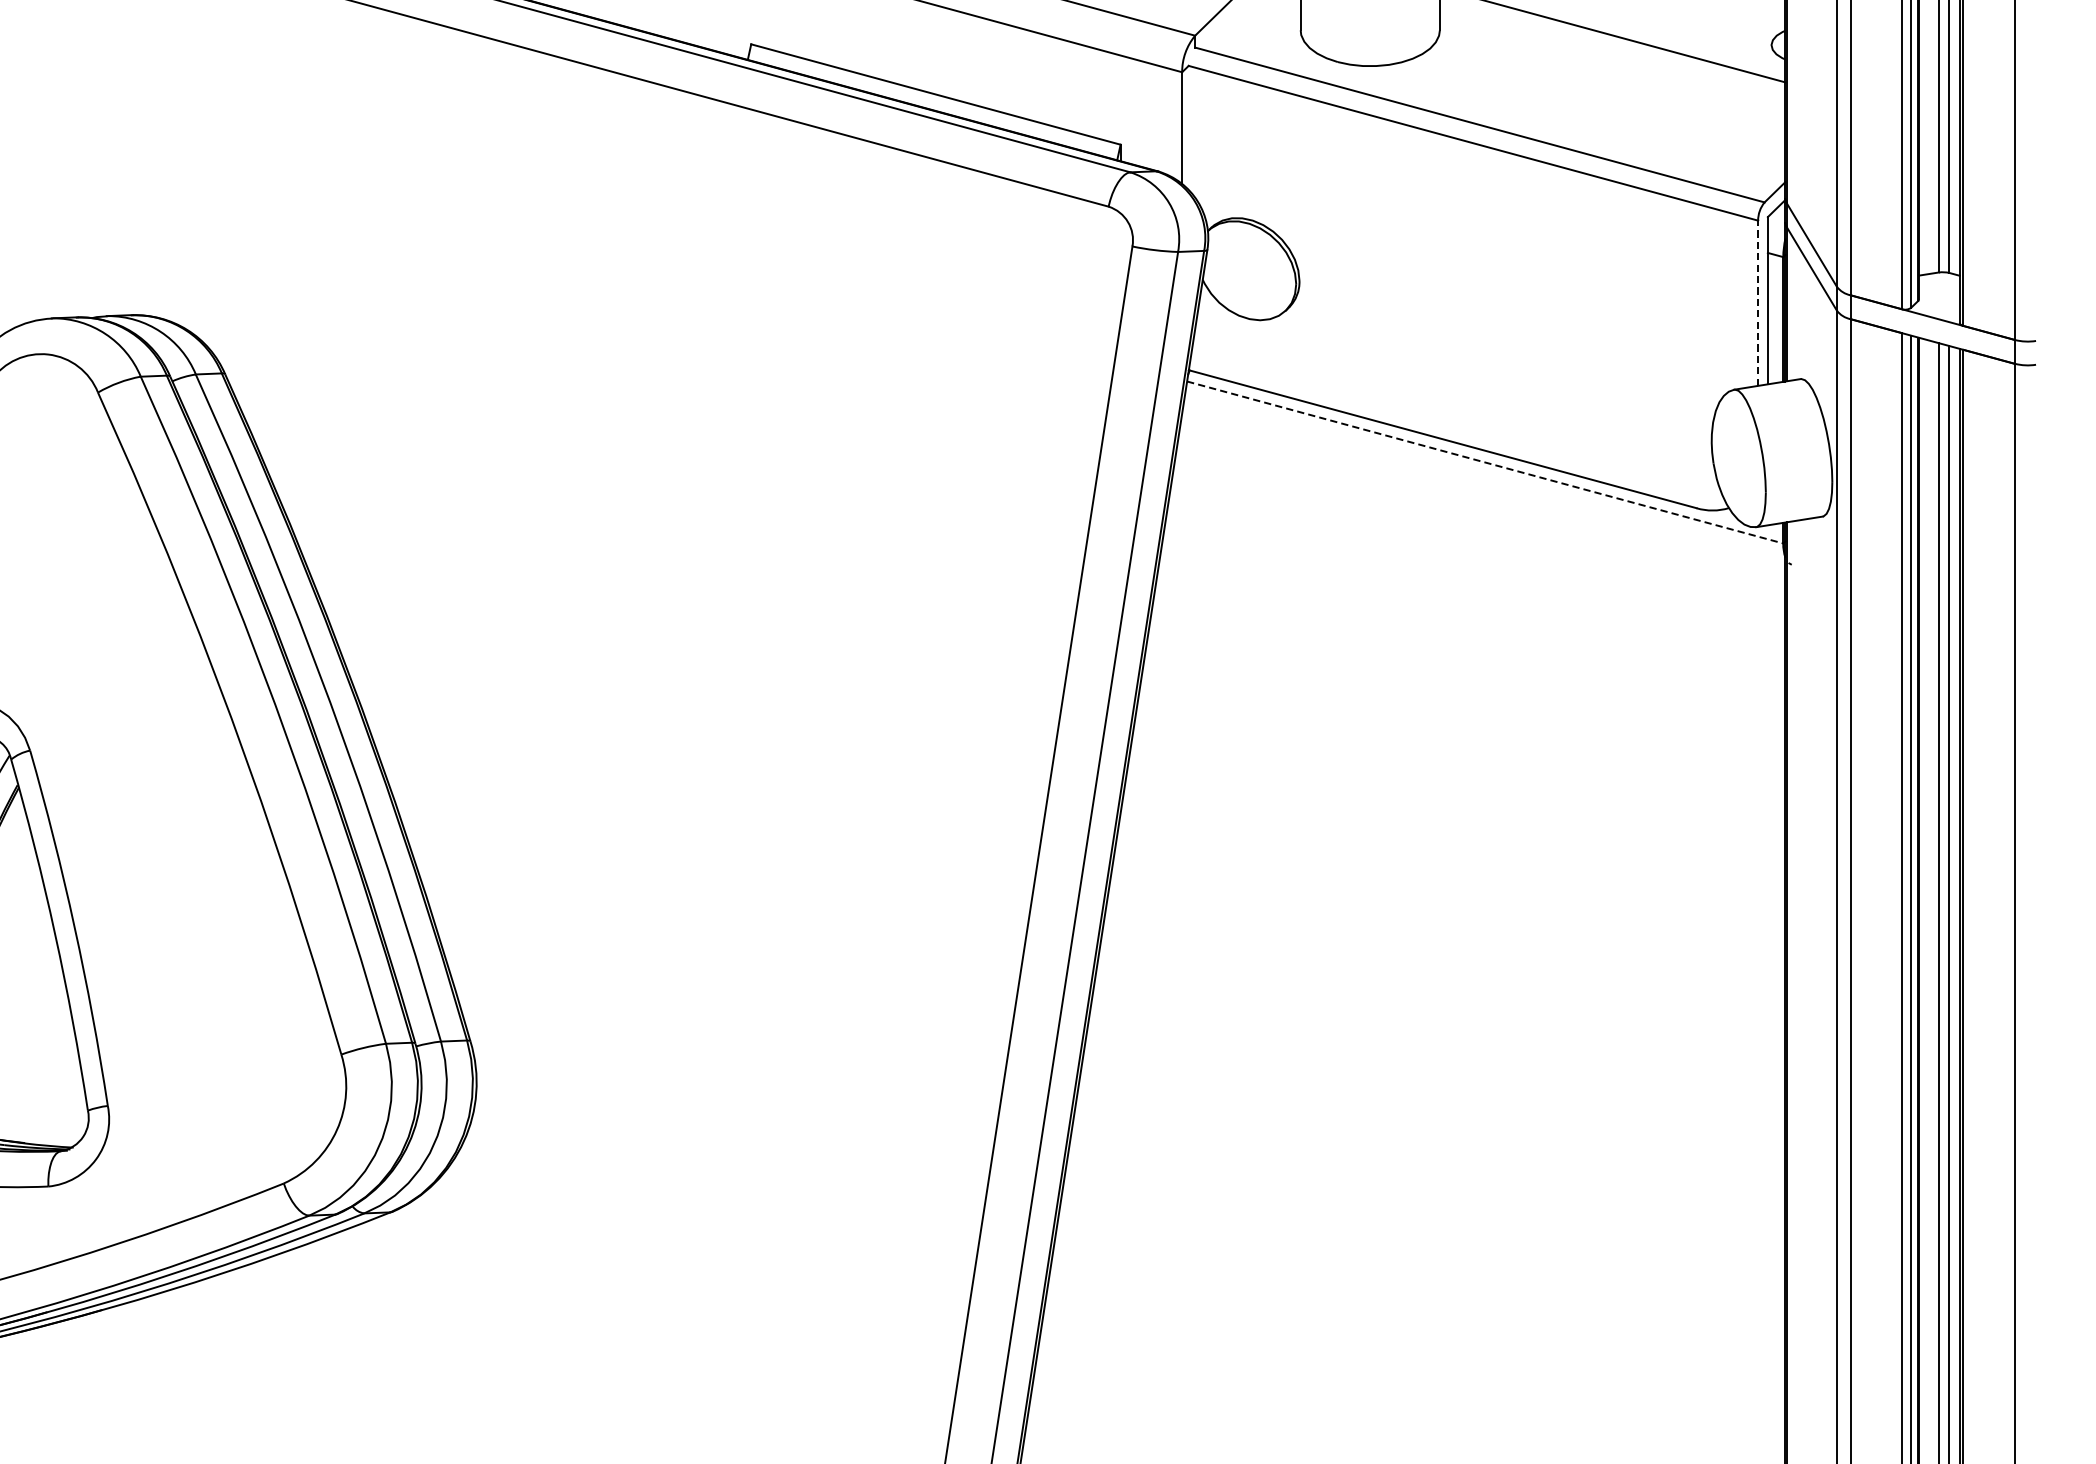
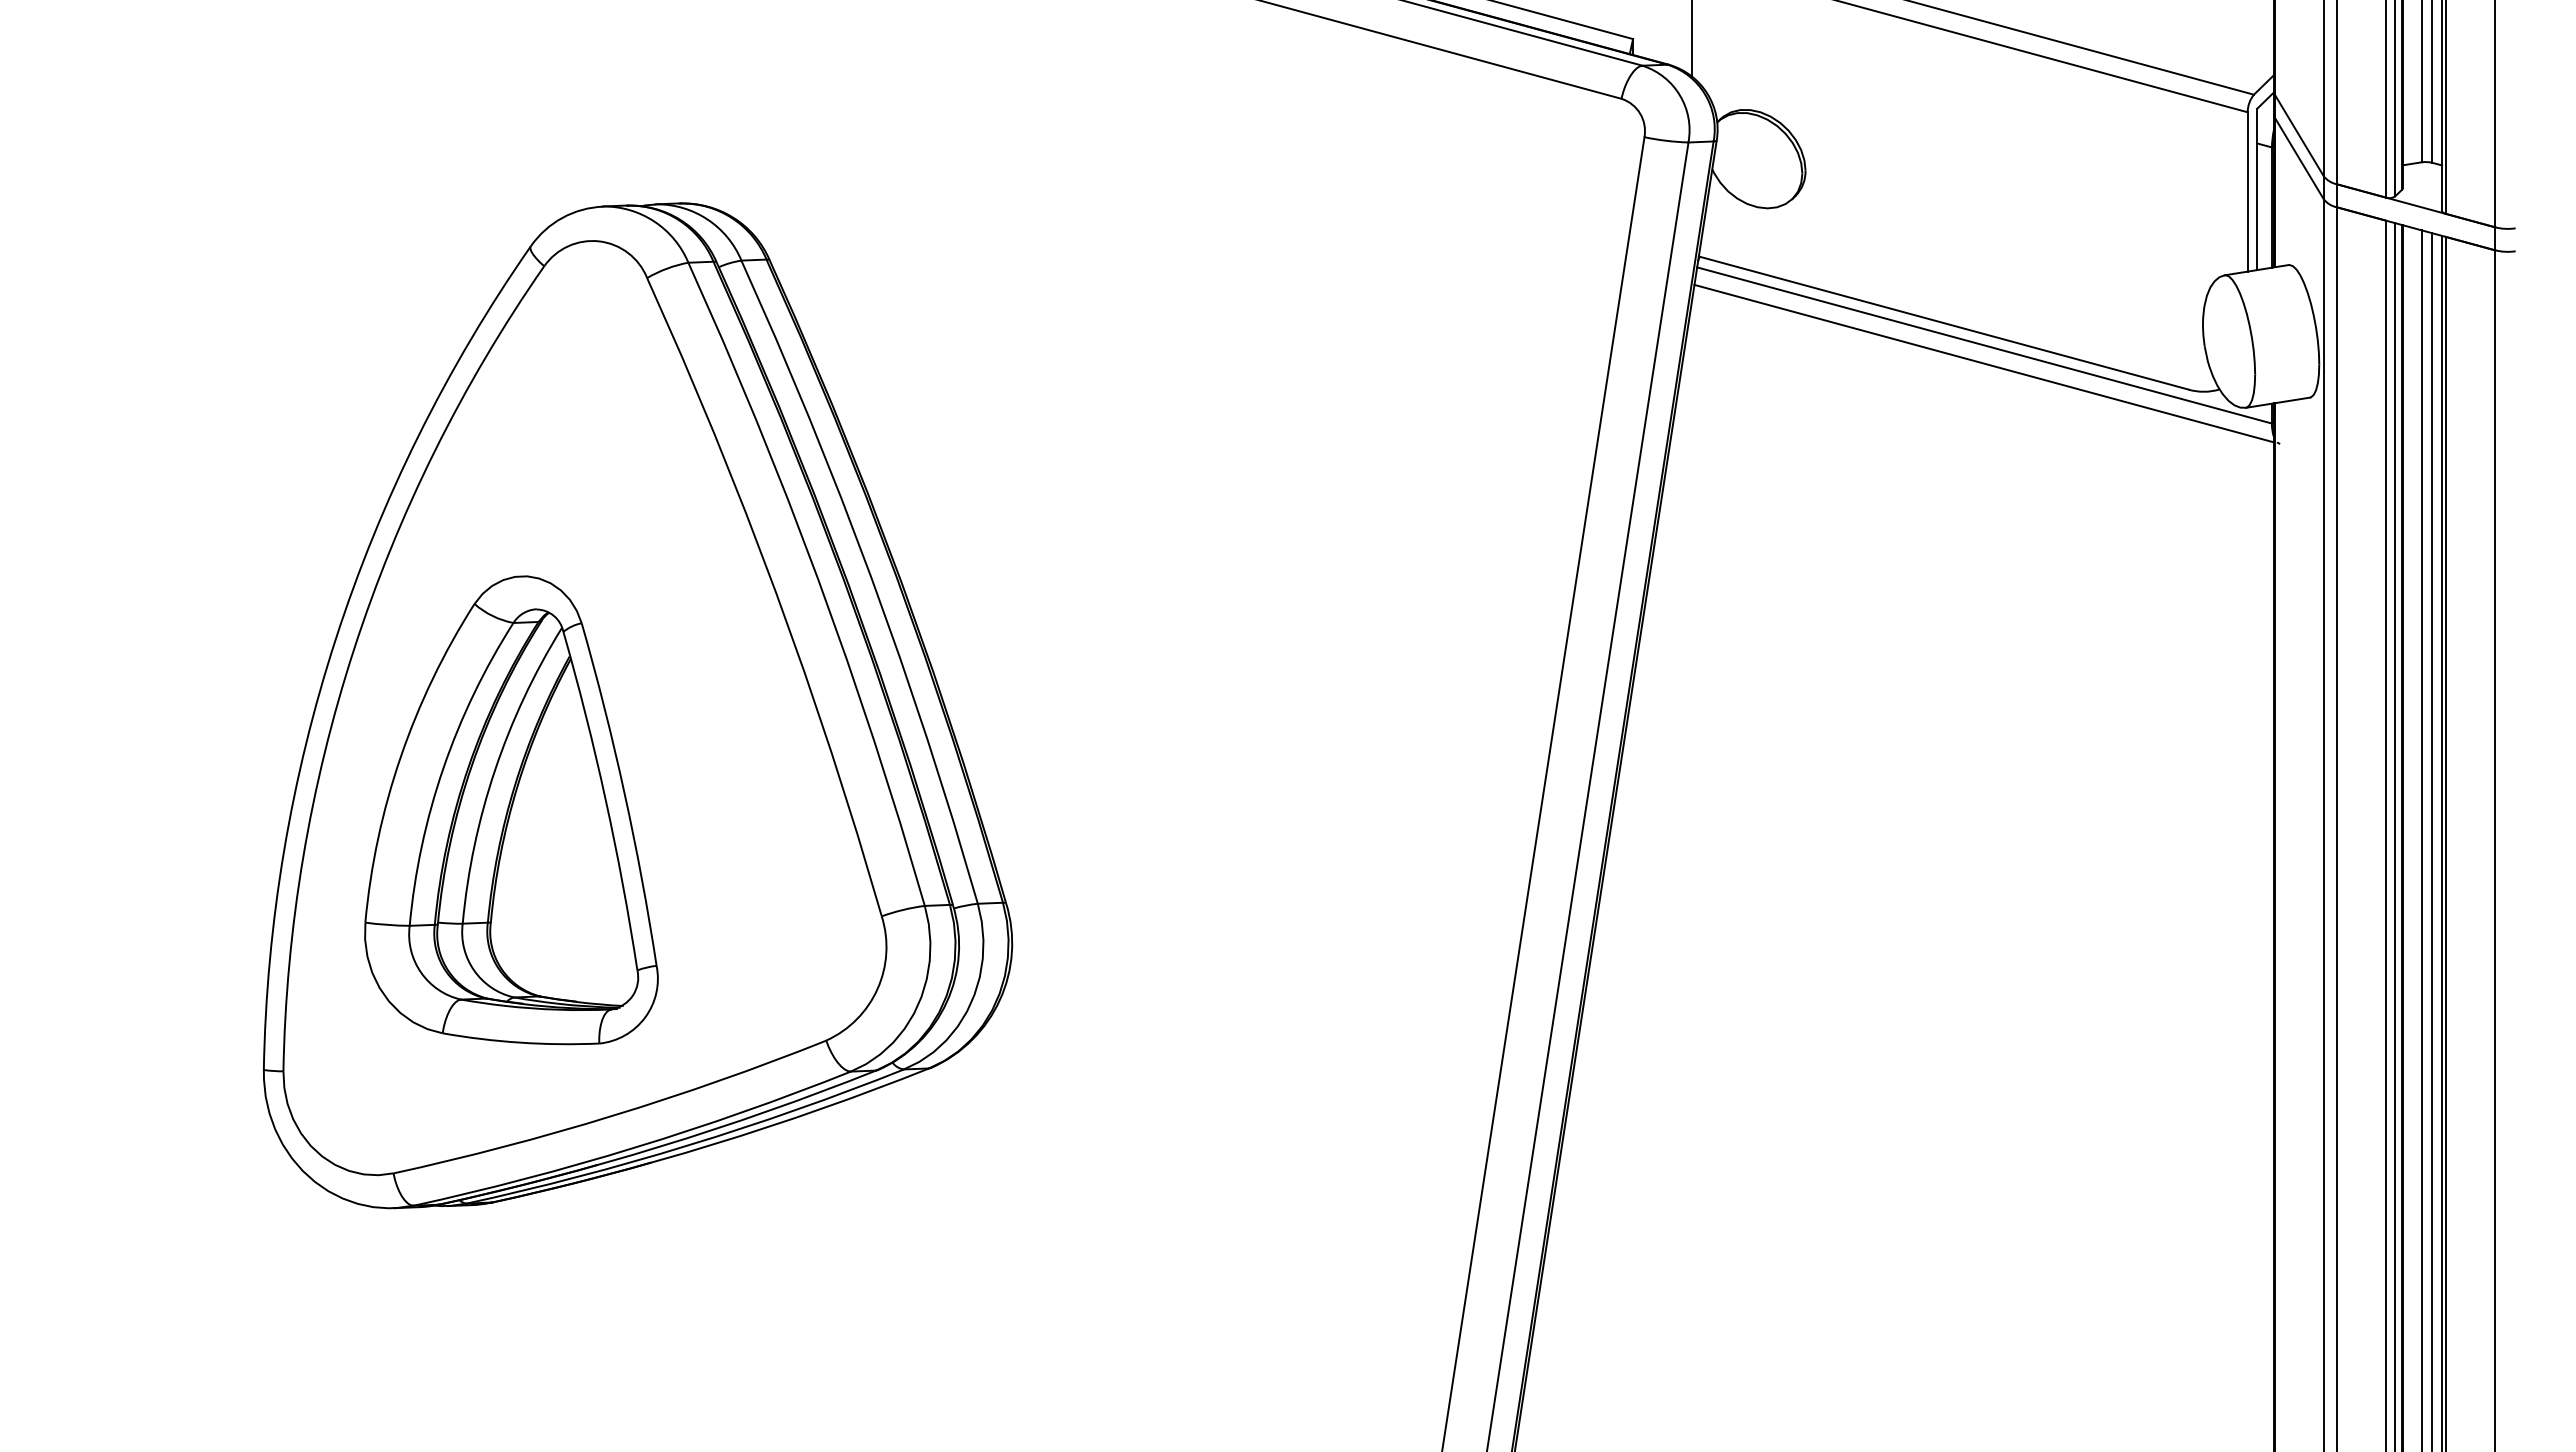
line: (1757, 302) -> (2247, 191), dashed -> solid
line: (1485, 462) -> (1984, 345), dashed -> solid
line: (1485, 481) -> (1984, 363), added

